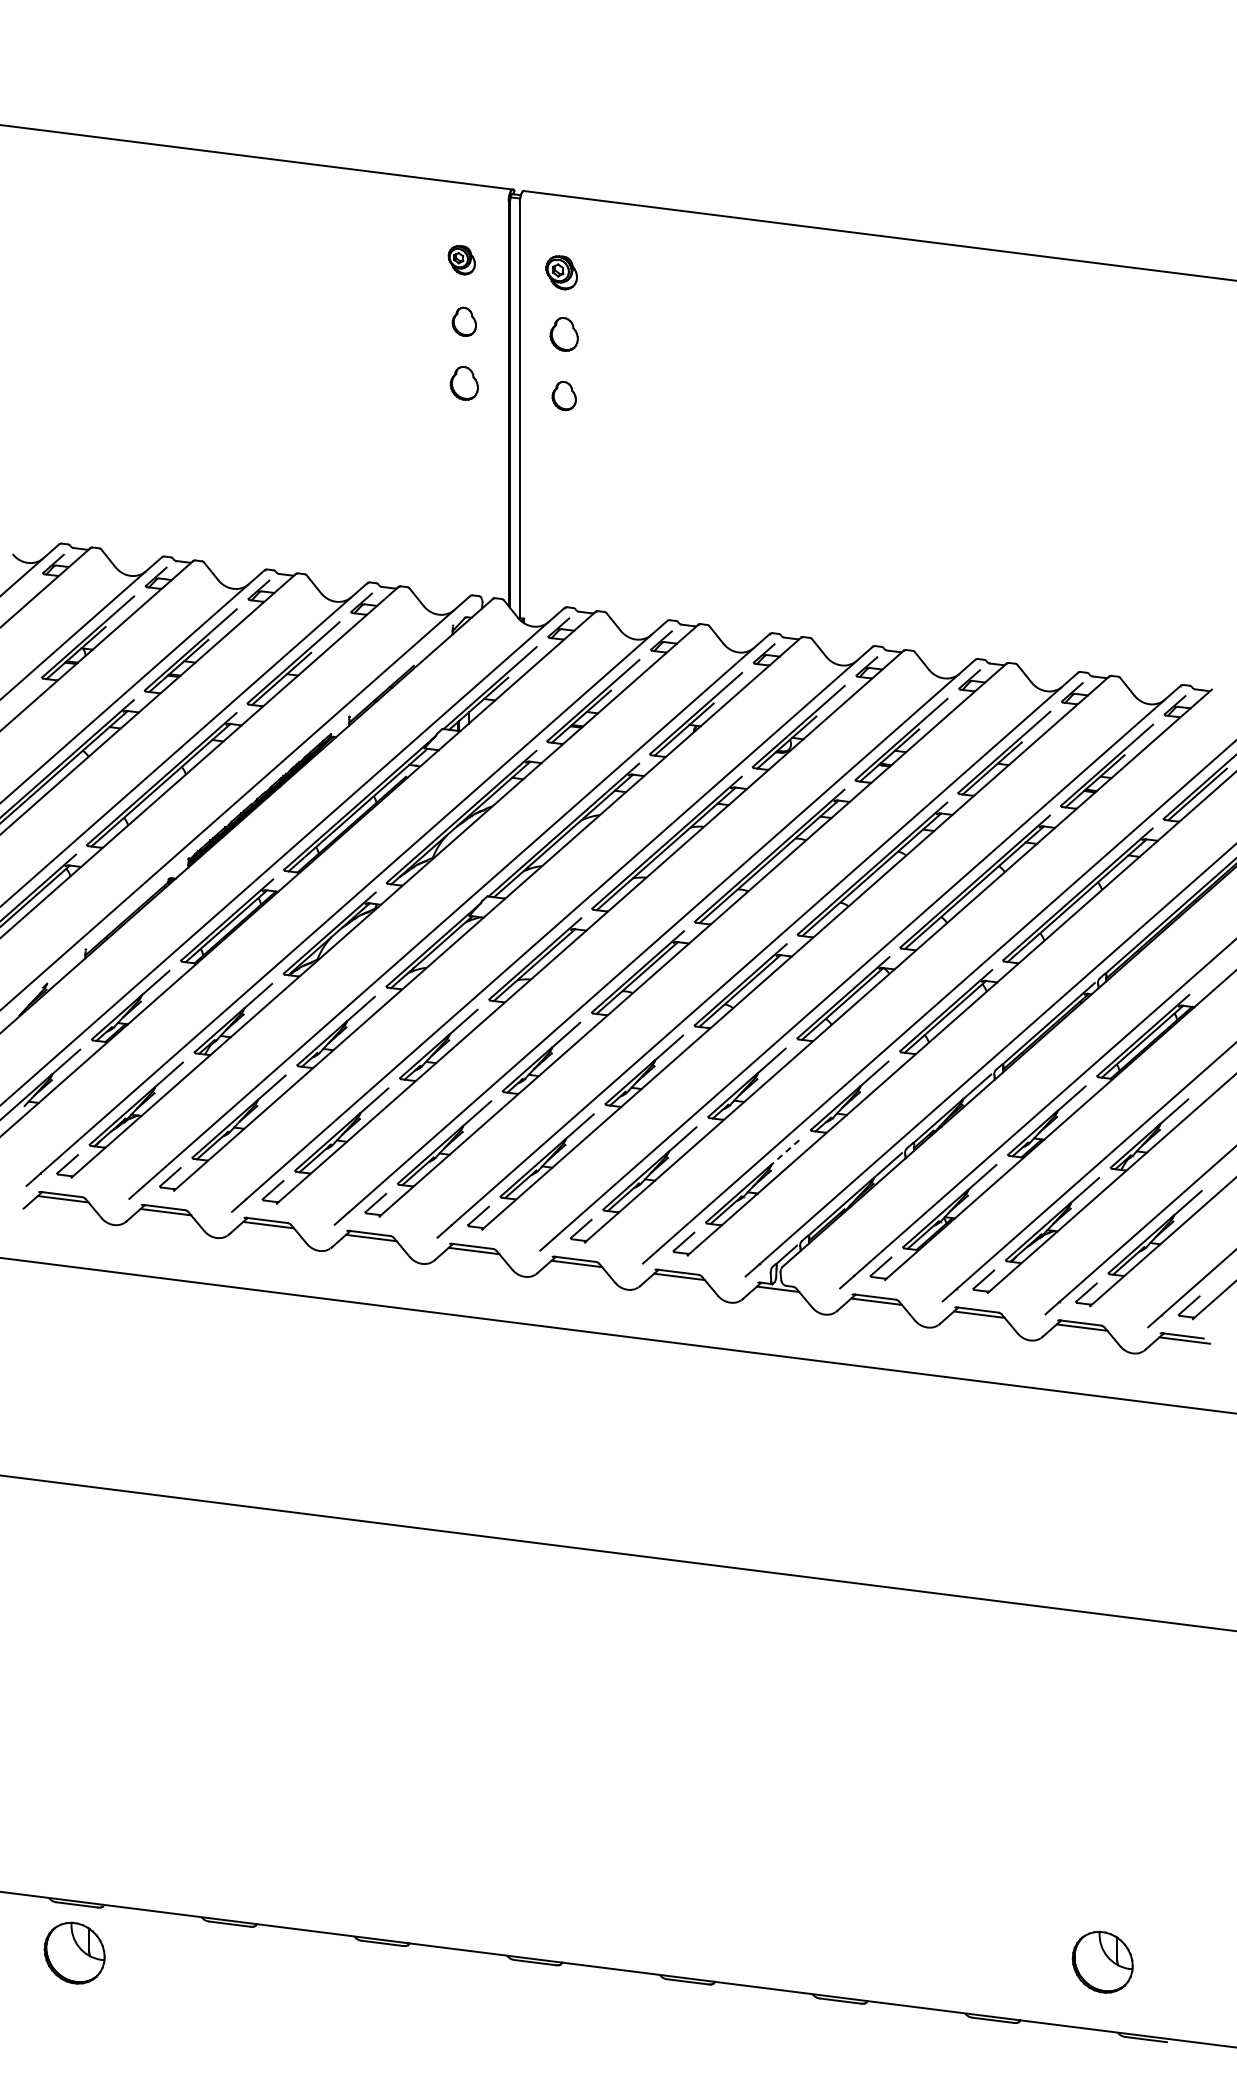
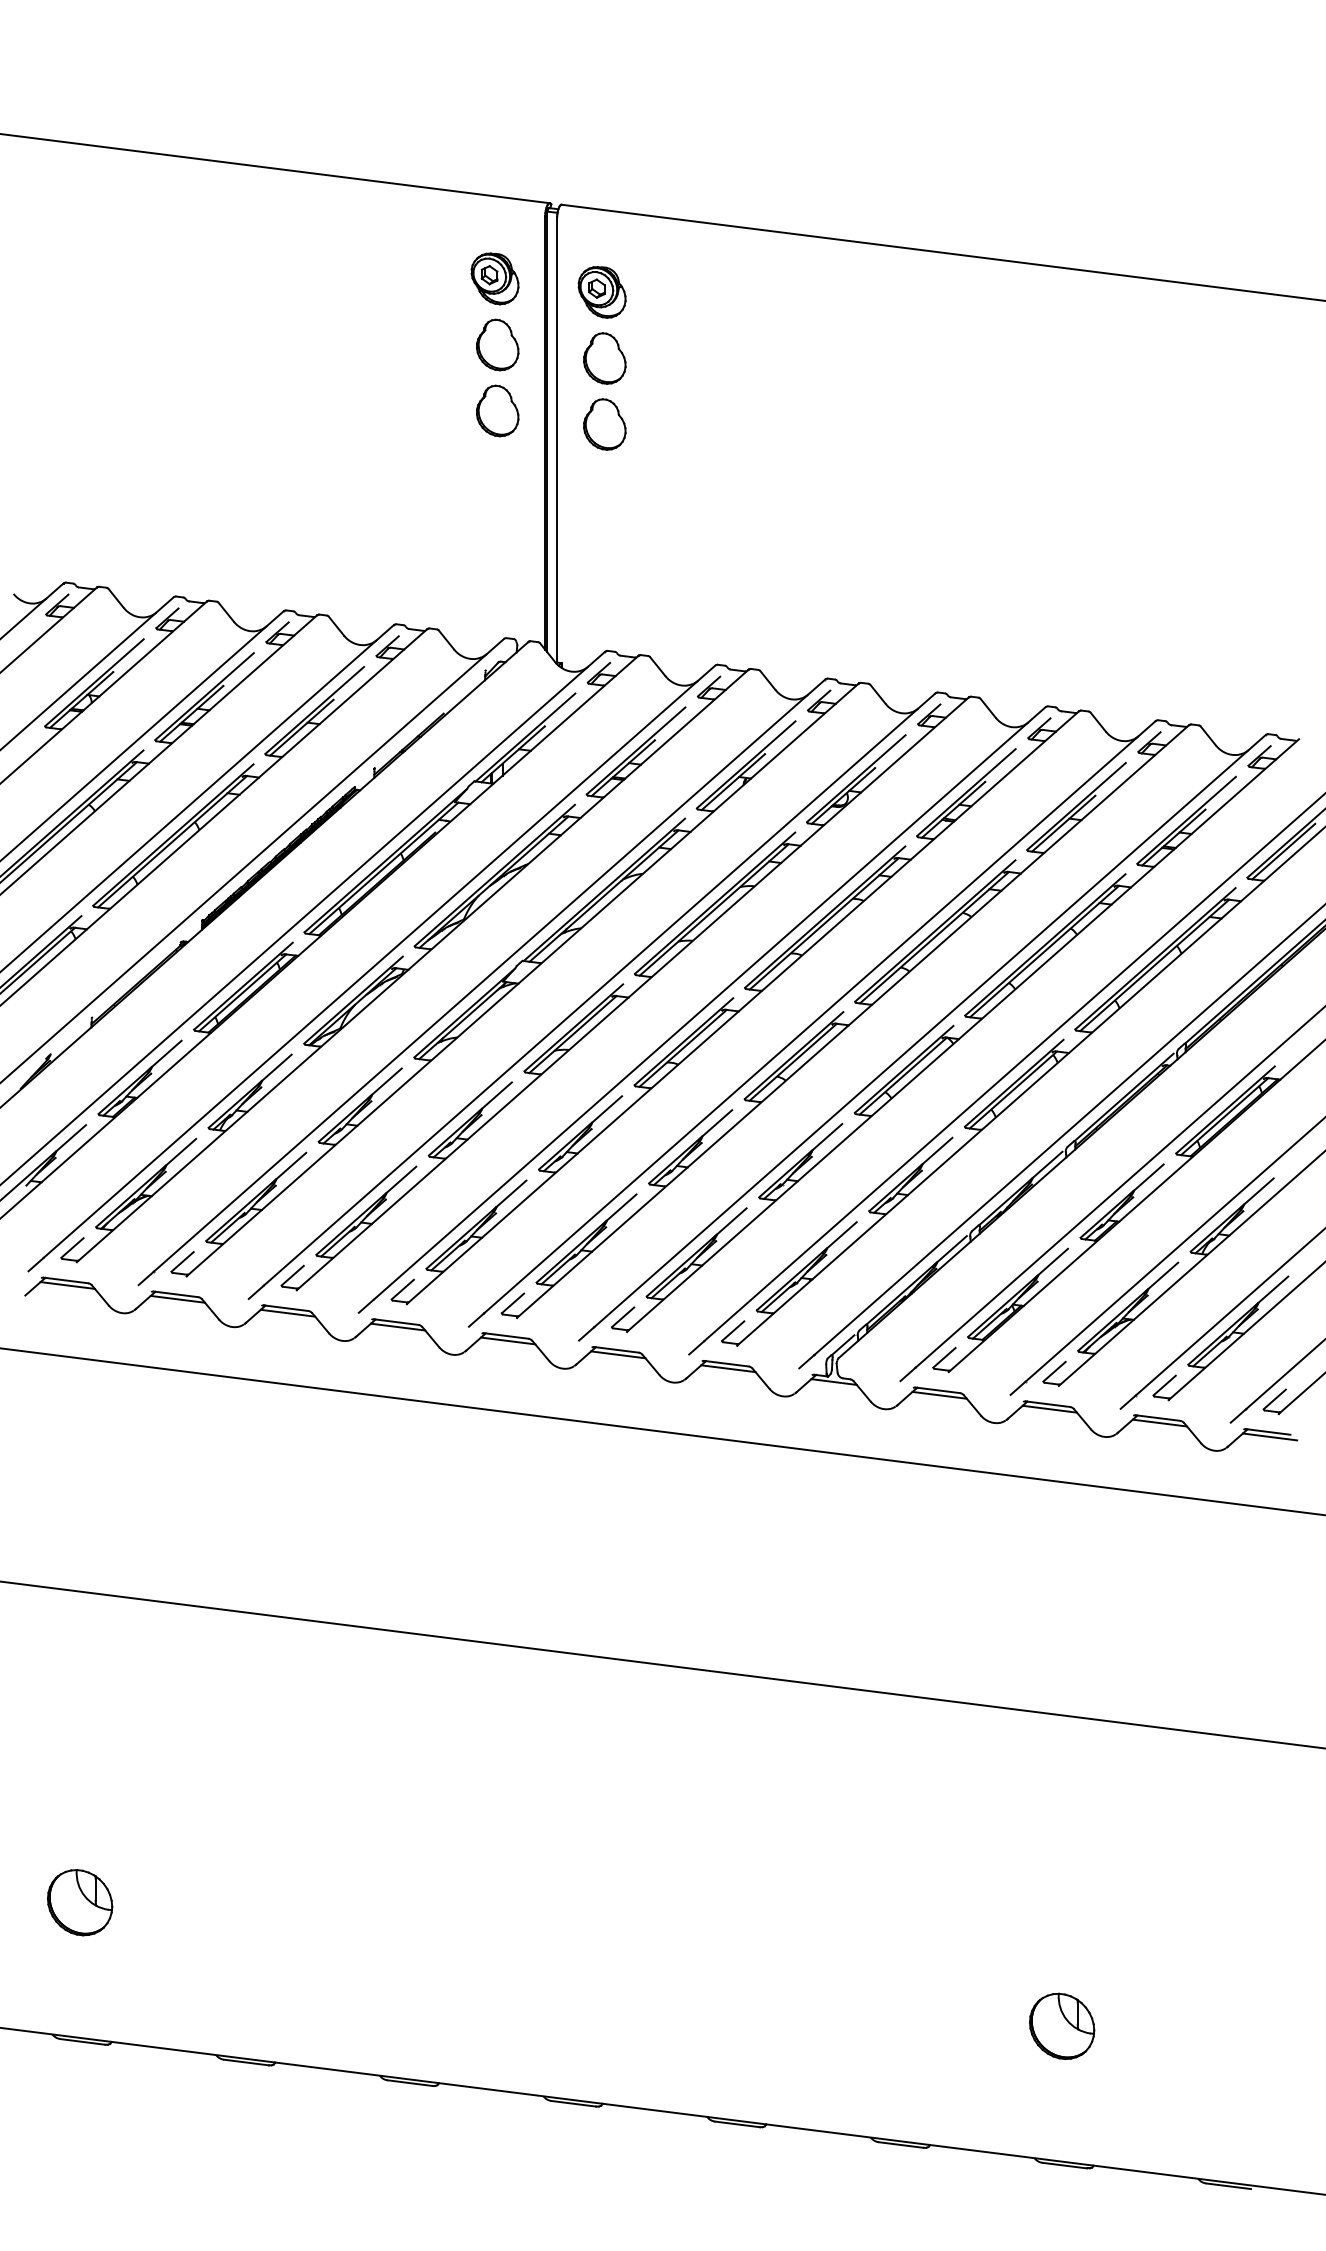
part: (461, 259) -> (494, 278), size x1.67
part: (561, 272) -> (601, 292), size x1.43
part: (464, 321) -> (497, 344), size x1.67
part: (563, 334) -> (604, 358), size x1.43
part: (464, 382) -> (497, 410), size x1.43
part: (563, 396) -> (604, 424), size x1.67
line: (785, 1152) -> (841, 1235), dashed -> solid
part: (75, 1953) -> (80, 1902), moved
part: (1103, 1961) -> (1062, 2025), moved

